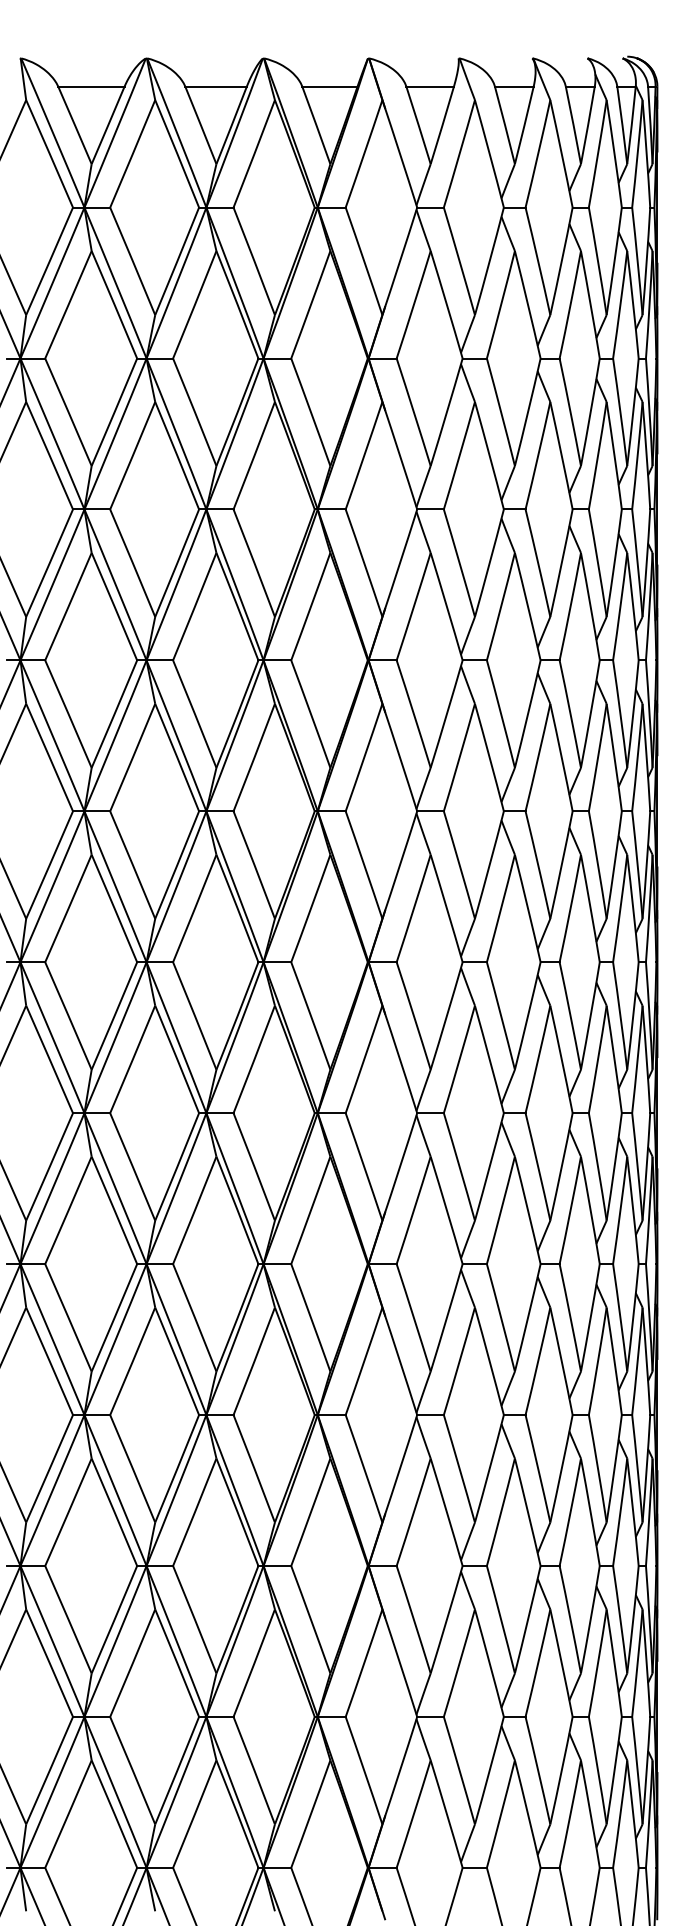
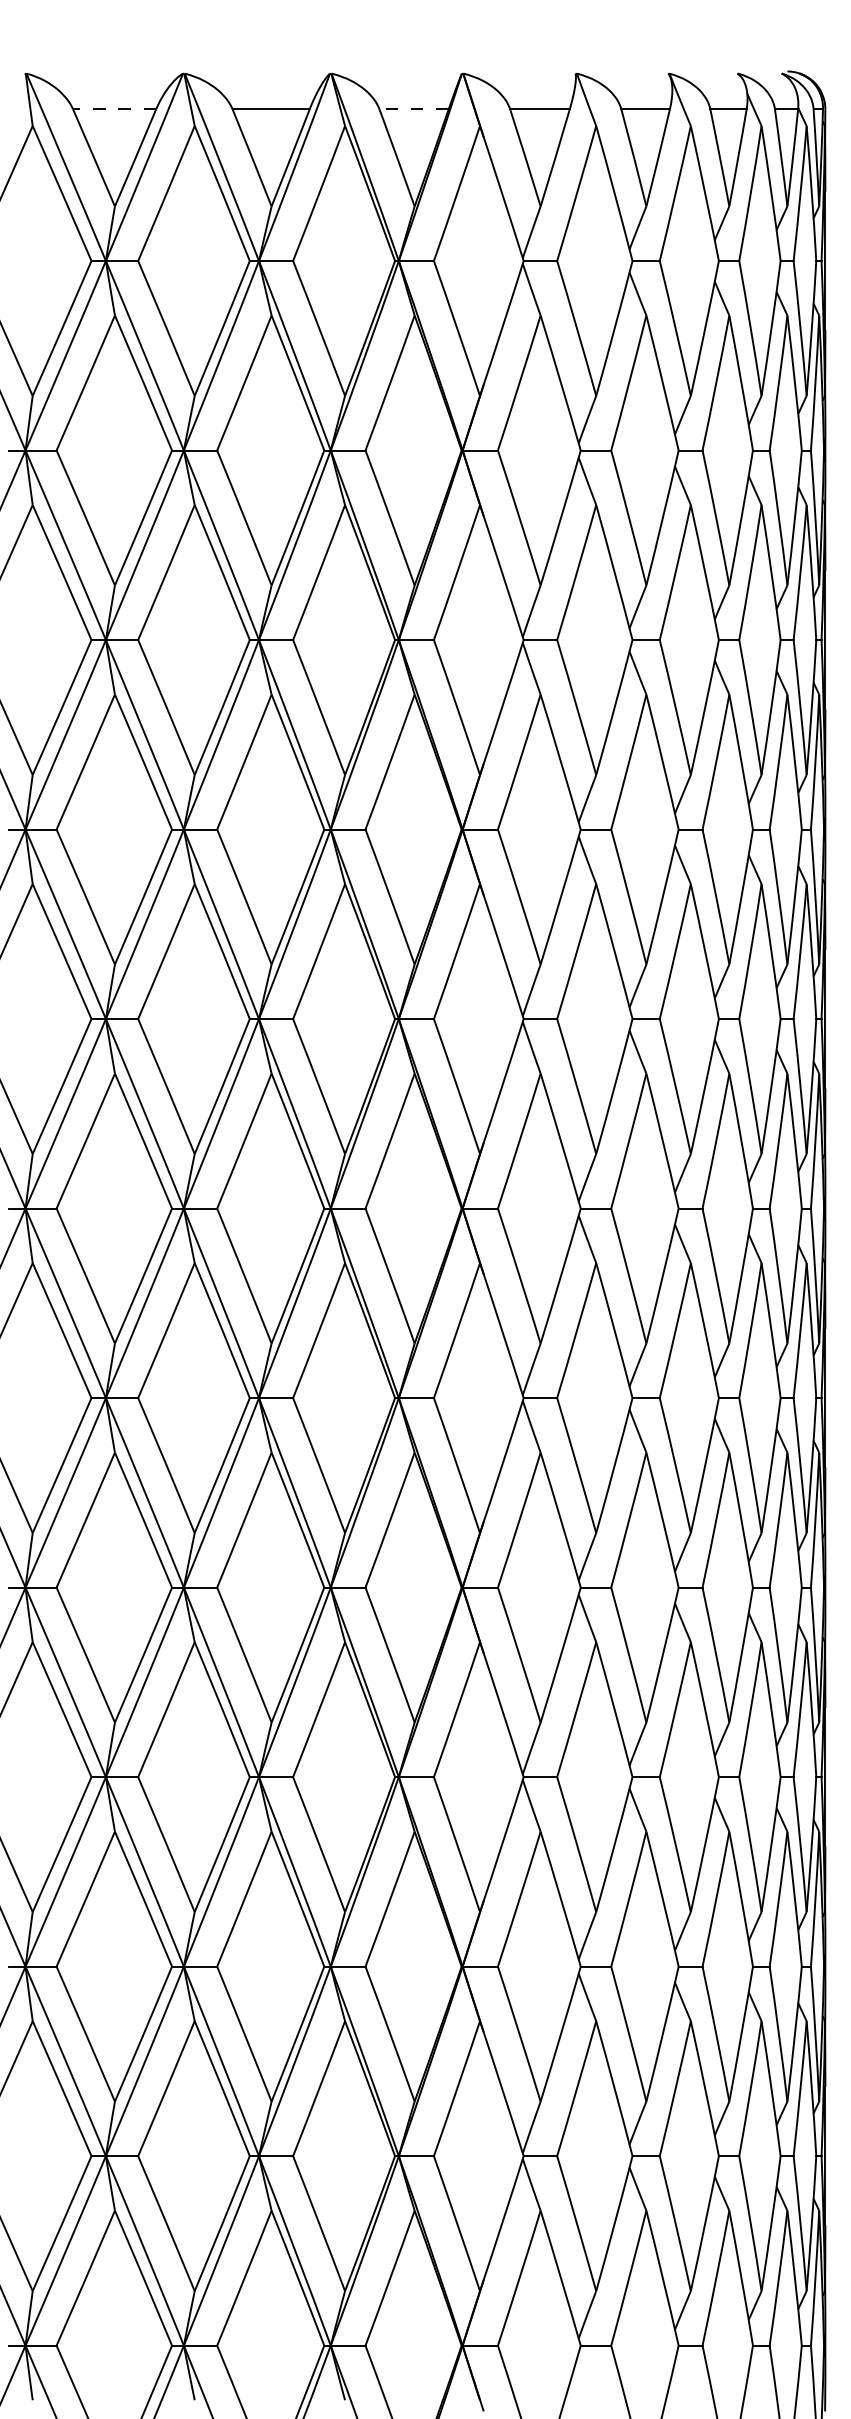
line: (91, 86) -> (114, 109), solid -> dashed
line: (330, 86) -> (414, 109), solid -> dashed

